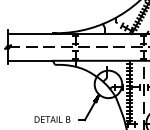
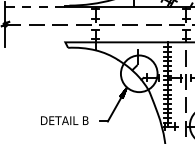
line: (30, 34) -> (35, 7), solid -> dashed
line: (29, 60) -> (34, 41), removed

